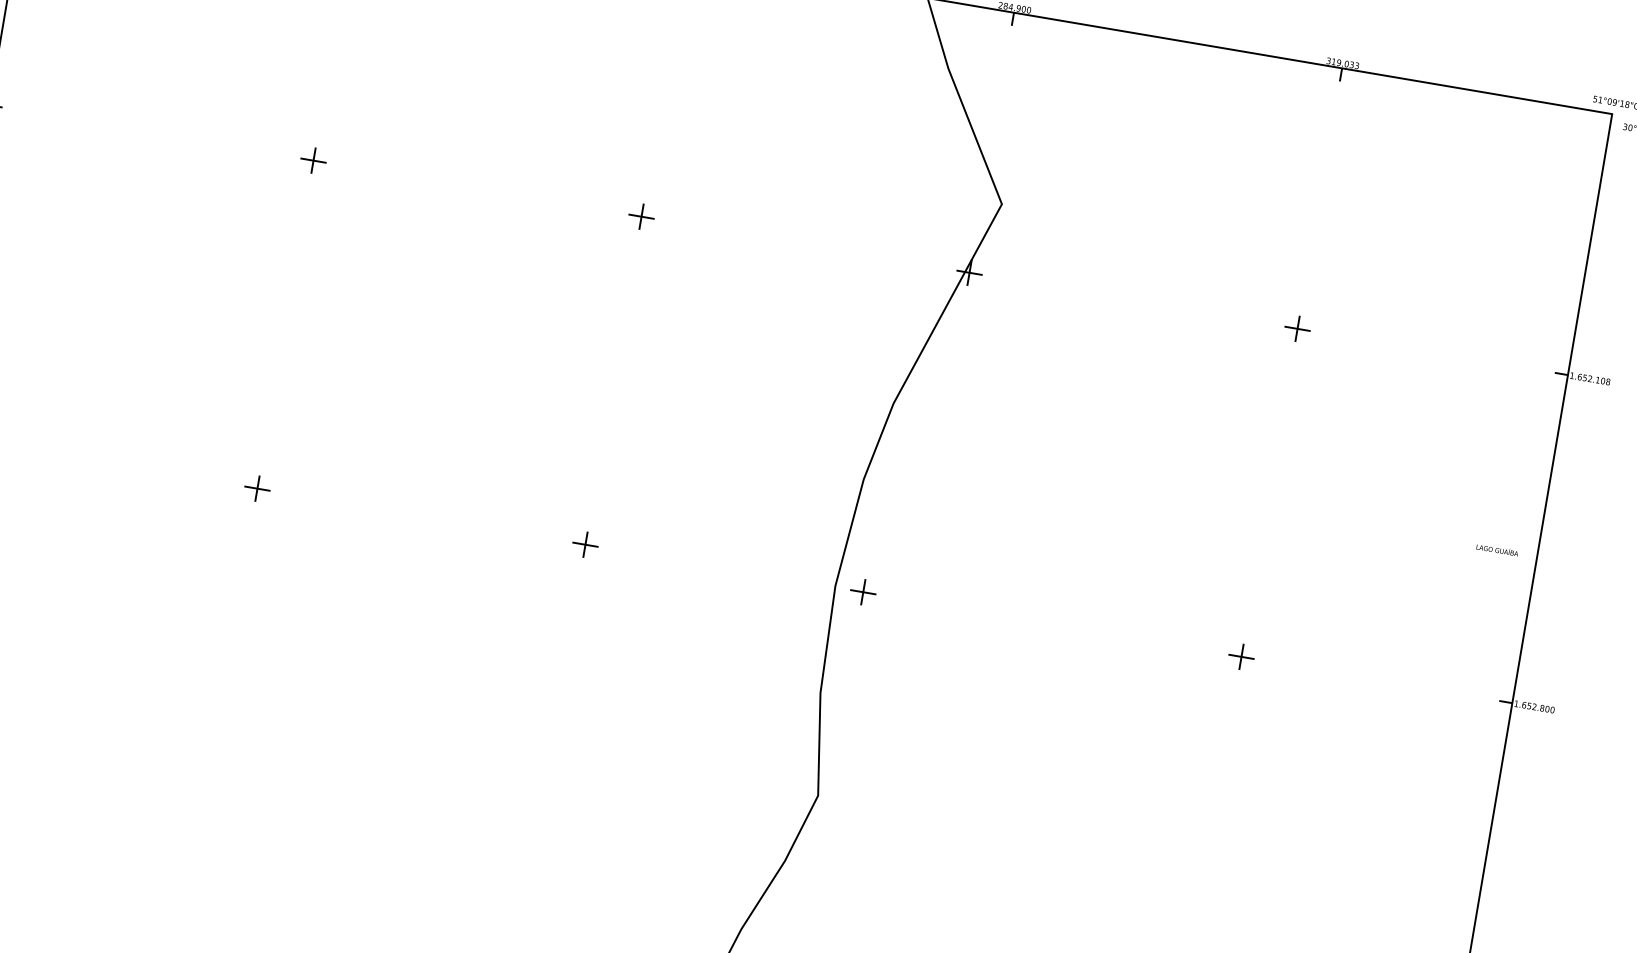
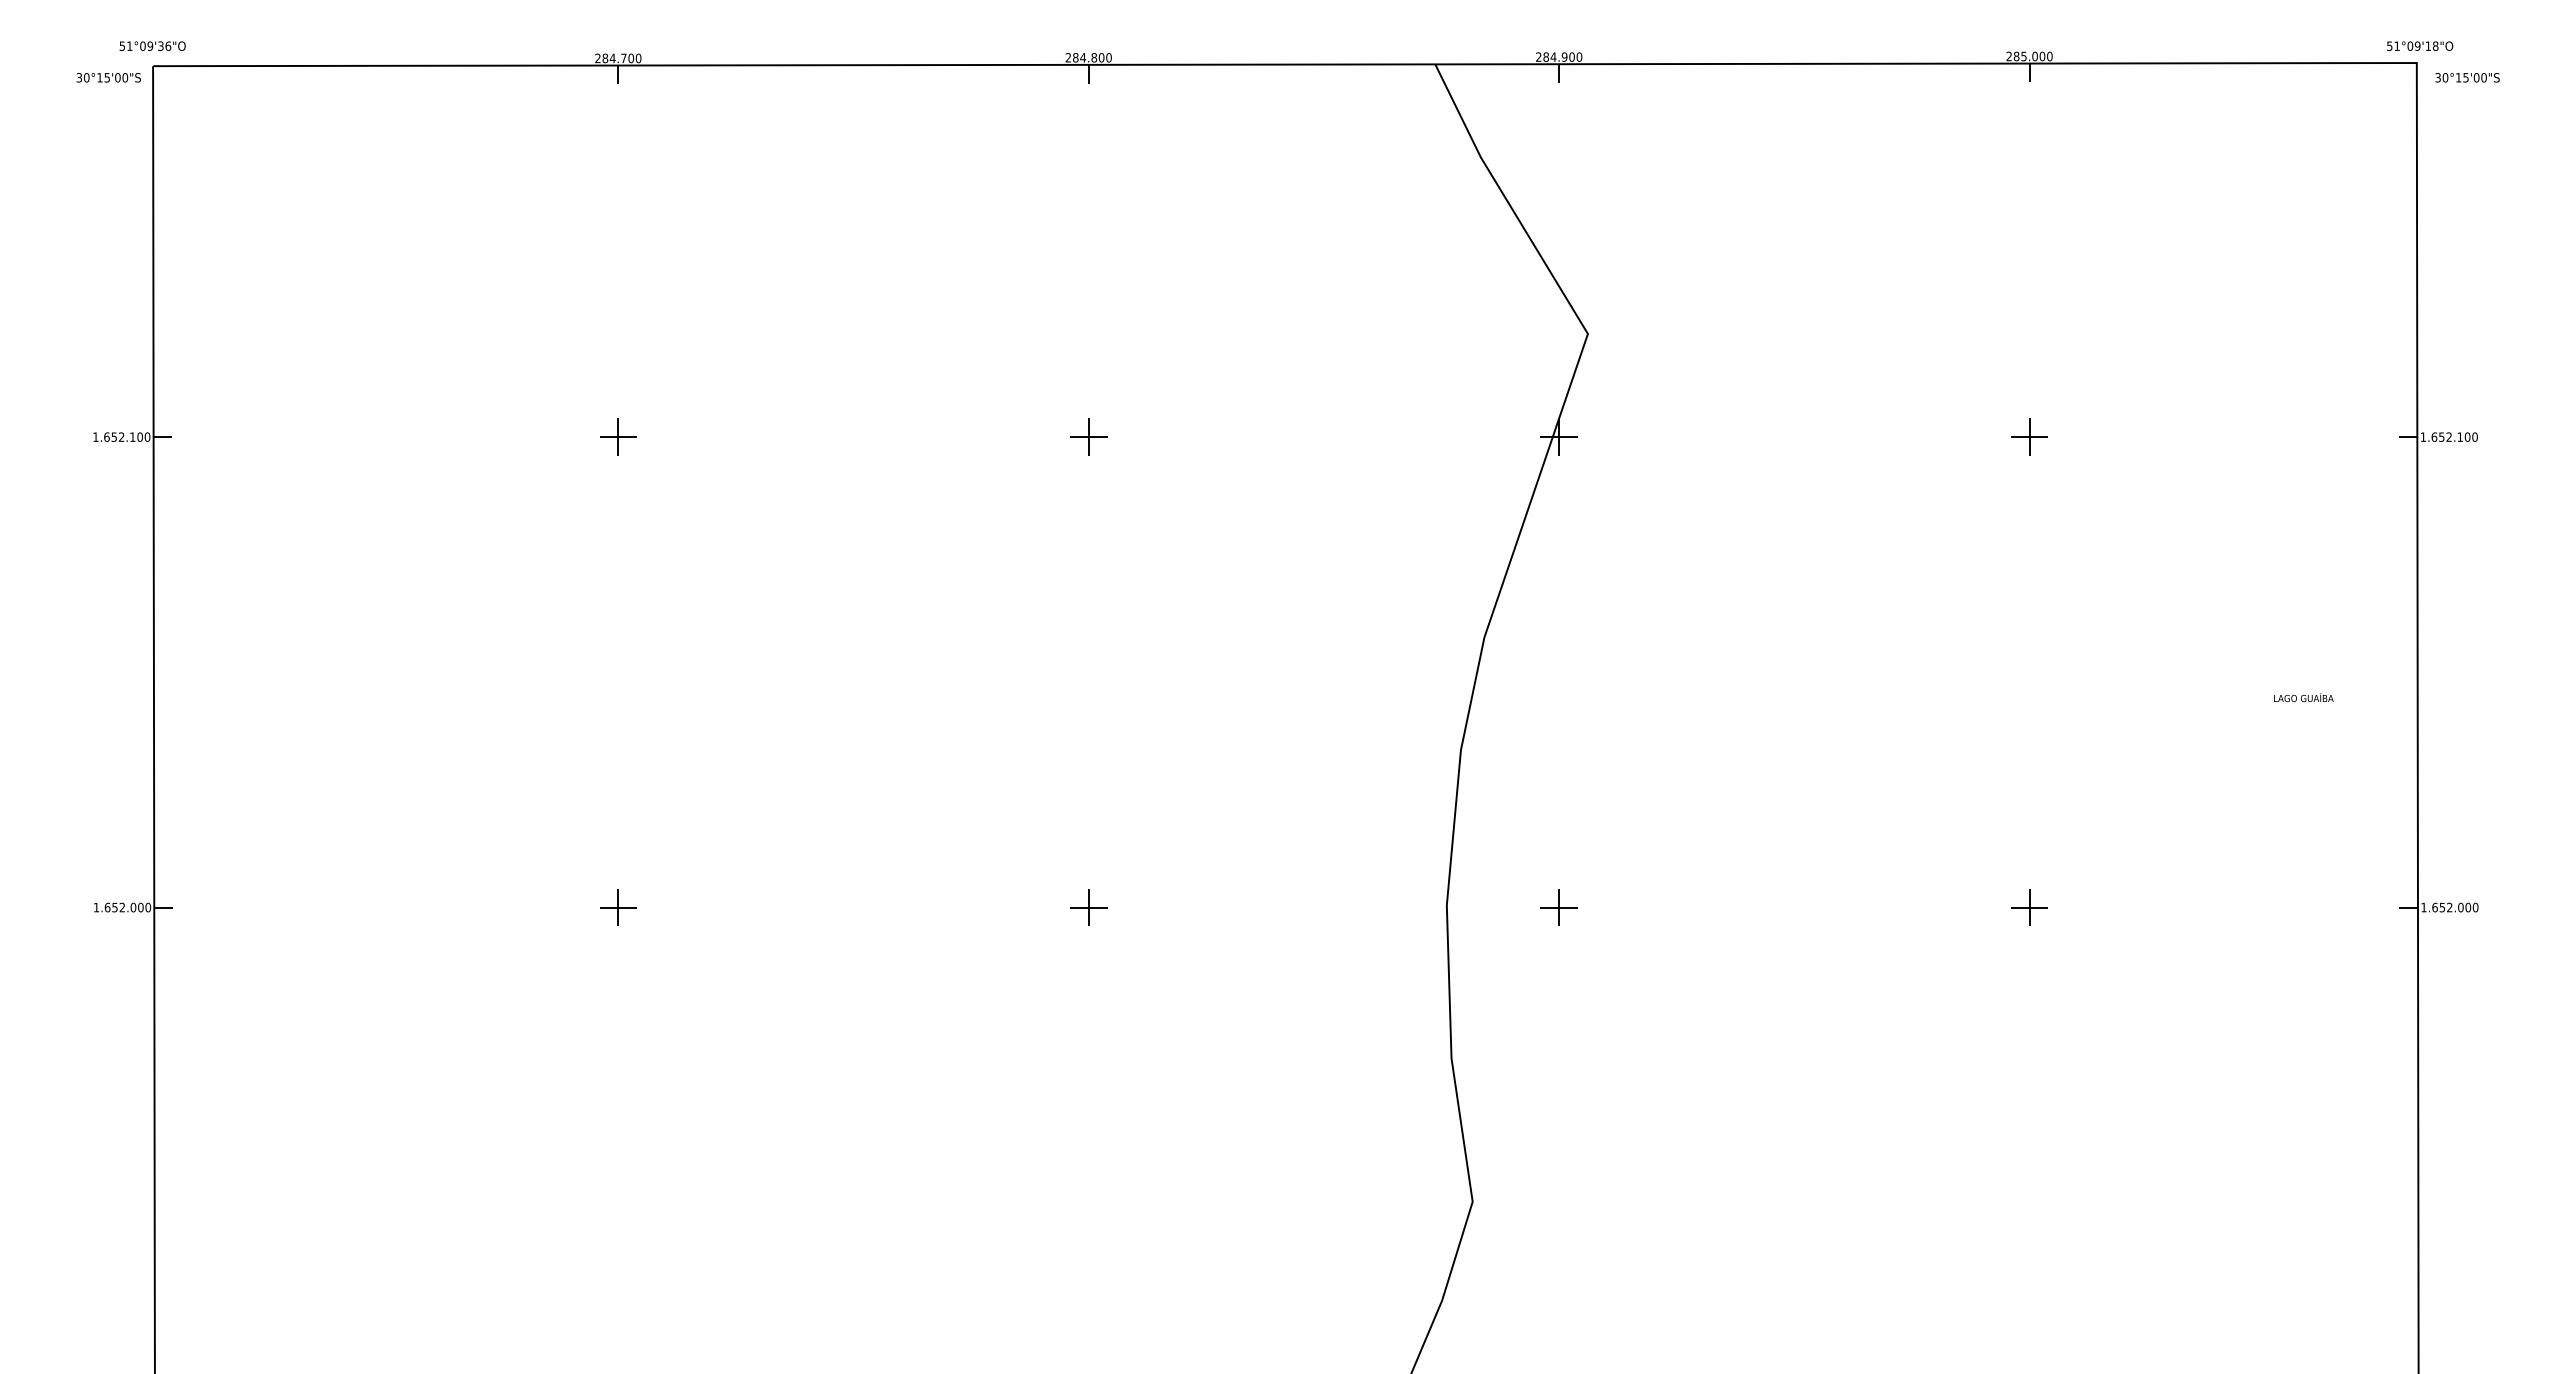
text: (1342, 63) -> (2029, 56), 319.033 -> 285.000
text: (1607, 381) -> (2474, 436), 1.652.108 -> 1.652.100
text: (1497, 549) -> (2303, 697), moved
part: (862, 592) -> (1558, 907), moved
text: (1542, 708) -> (2460, 907), 1.652.800 -> 1.652.000

